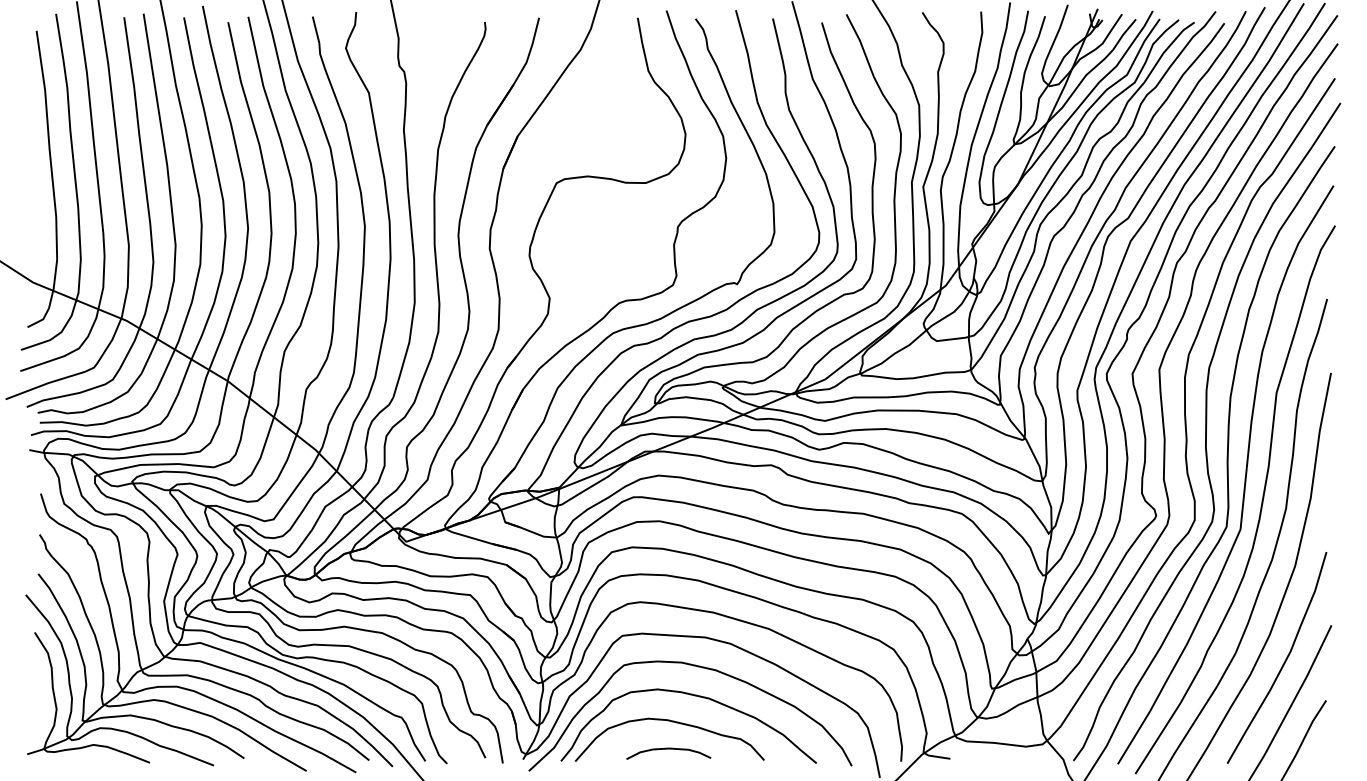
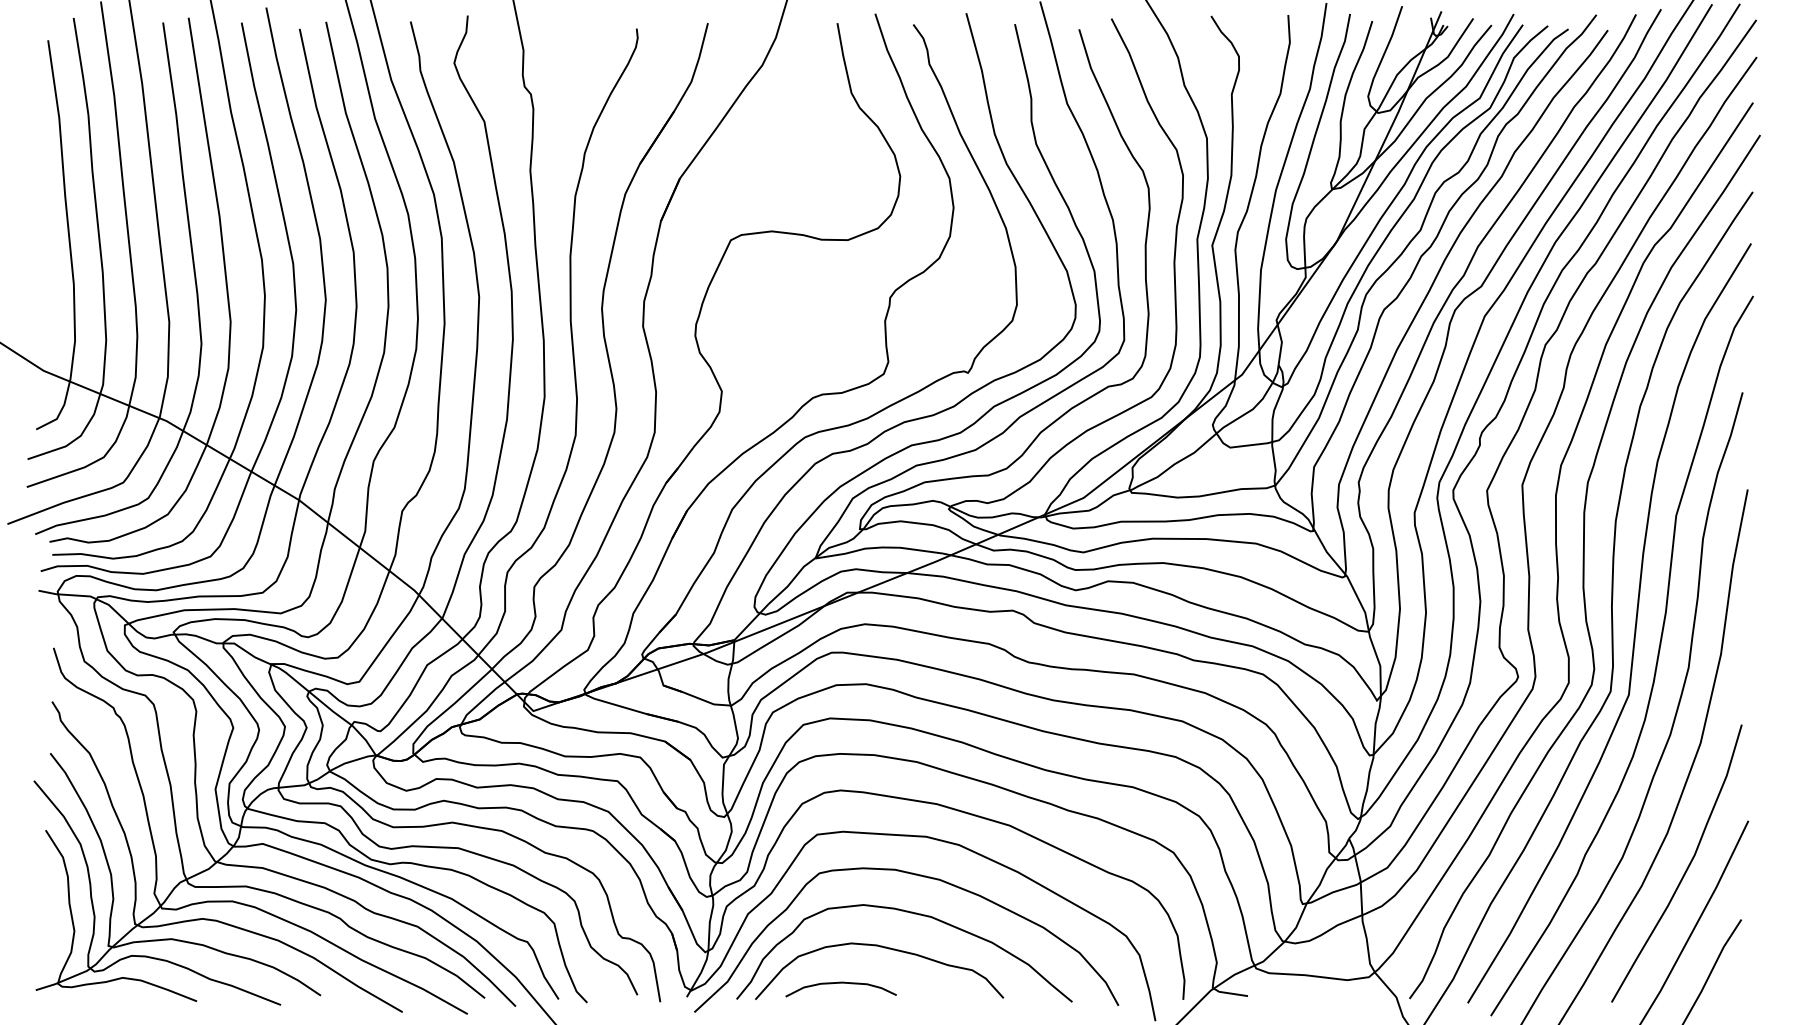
curve: (668, 749) -> (840, 983), moved

